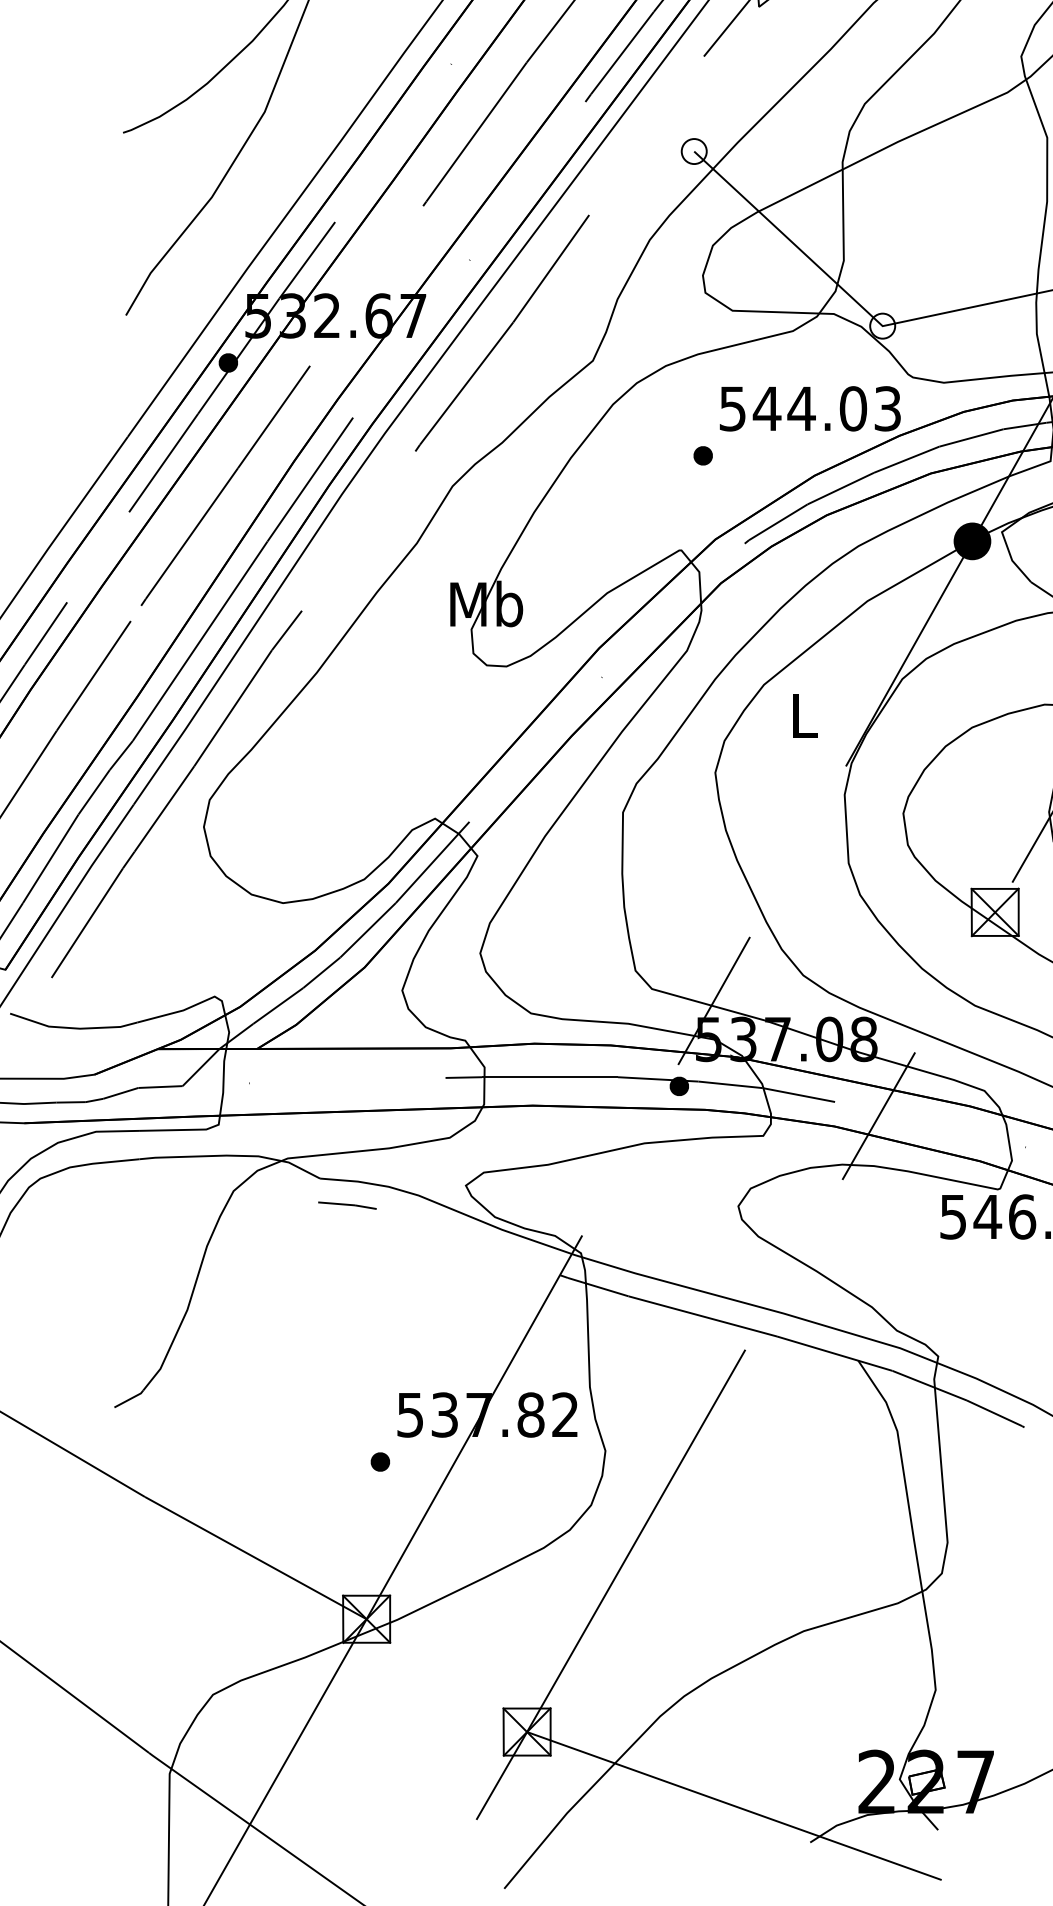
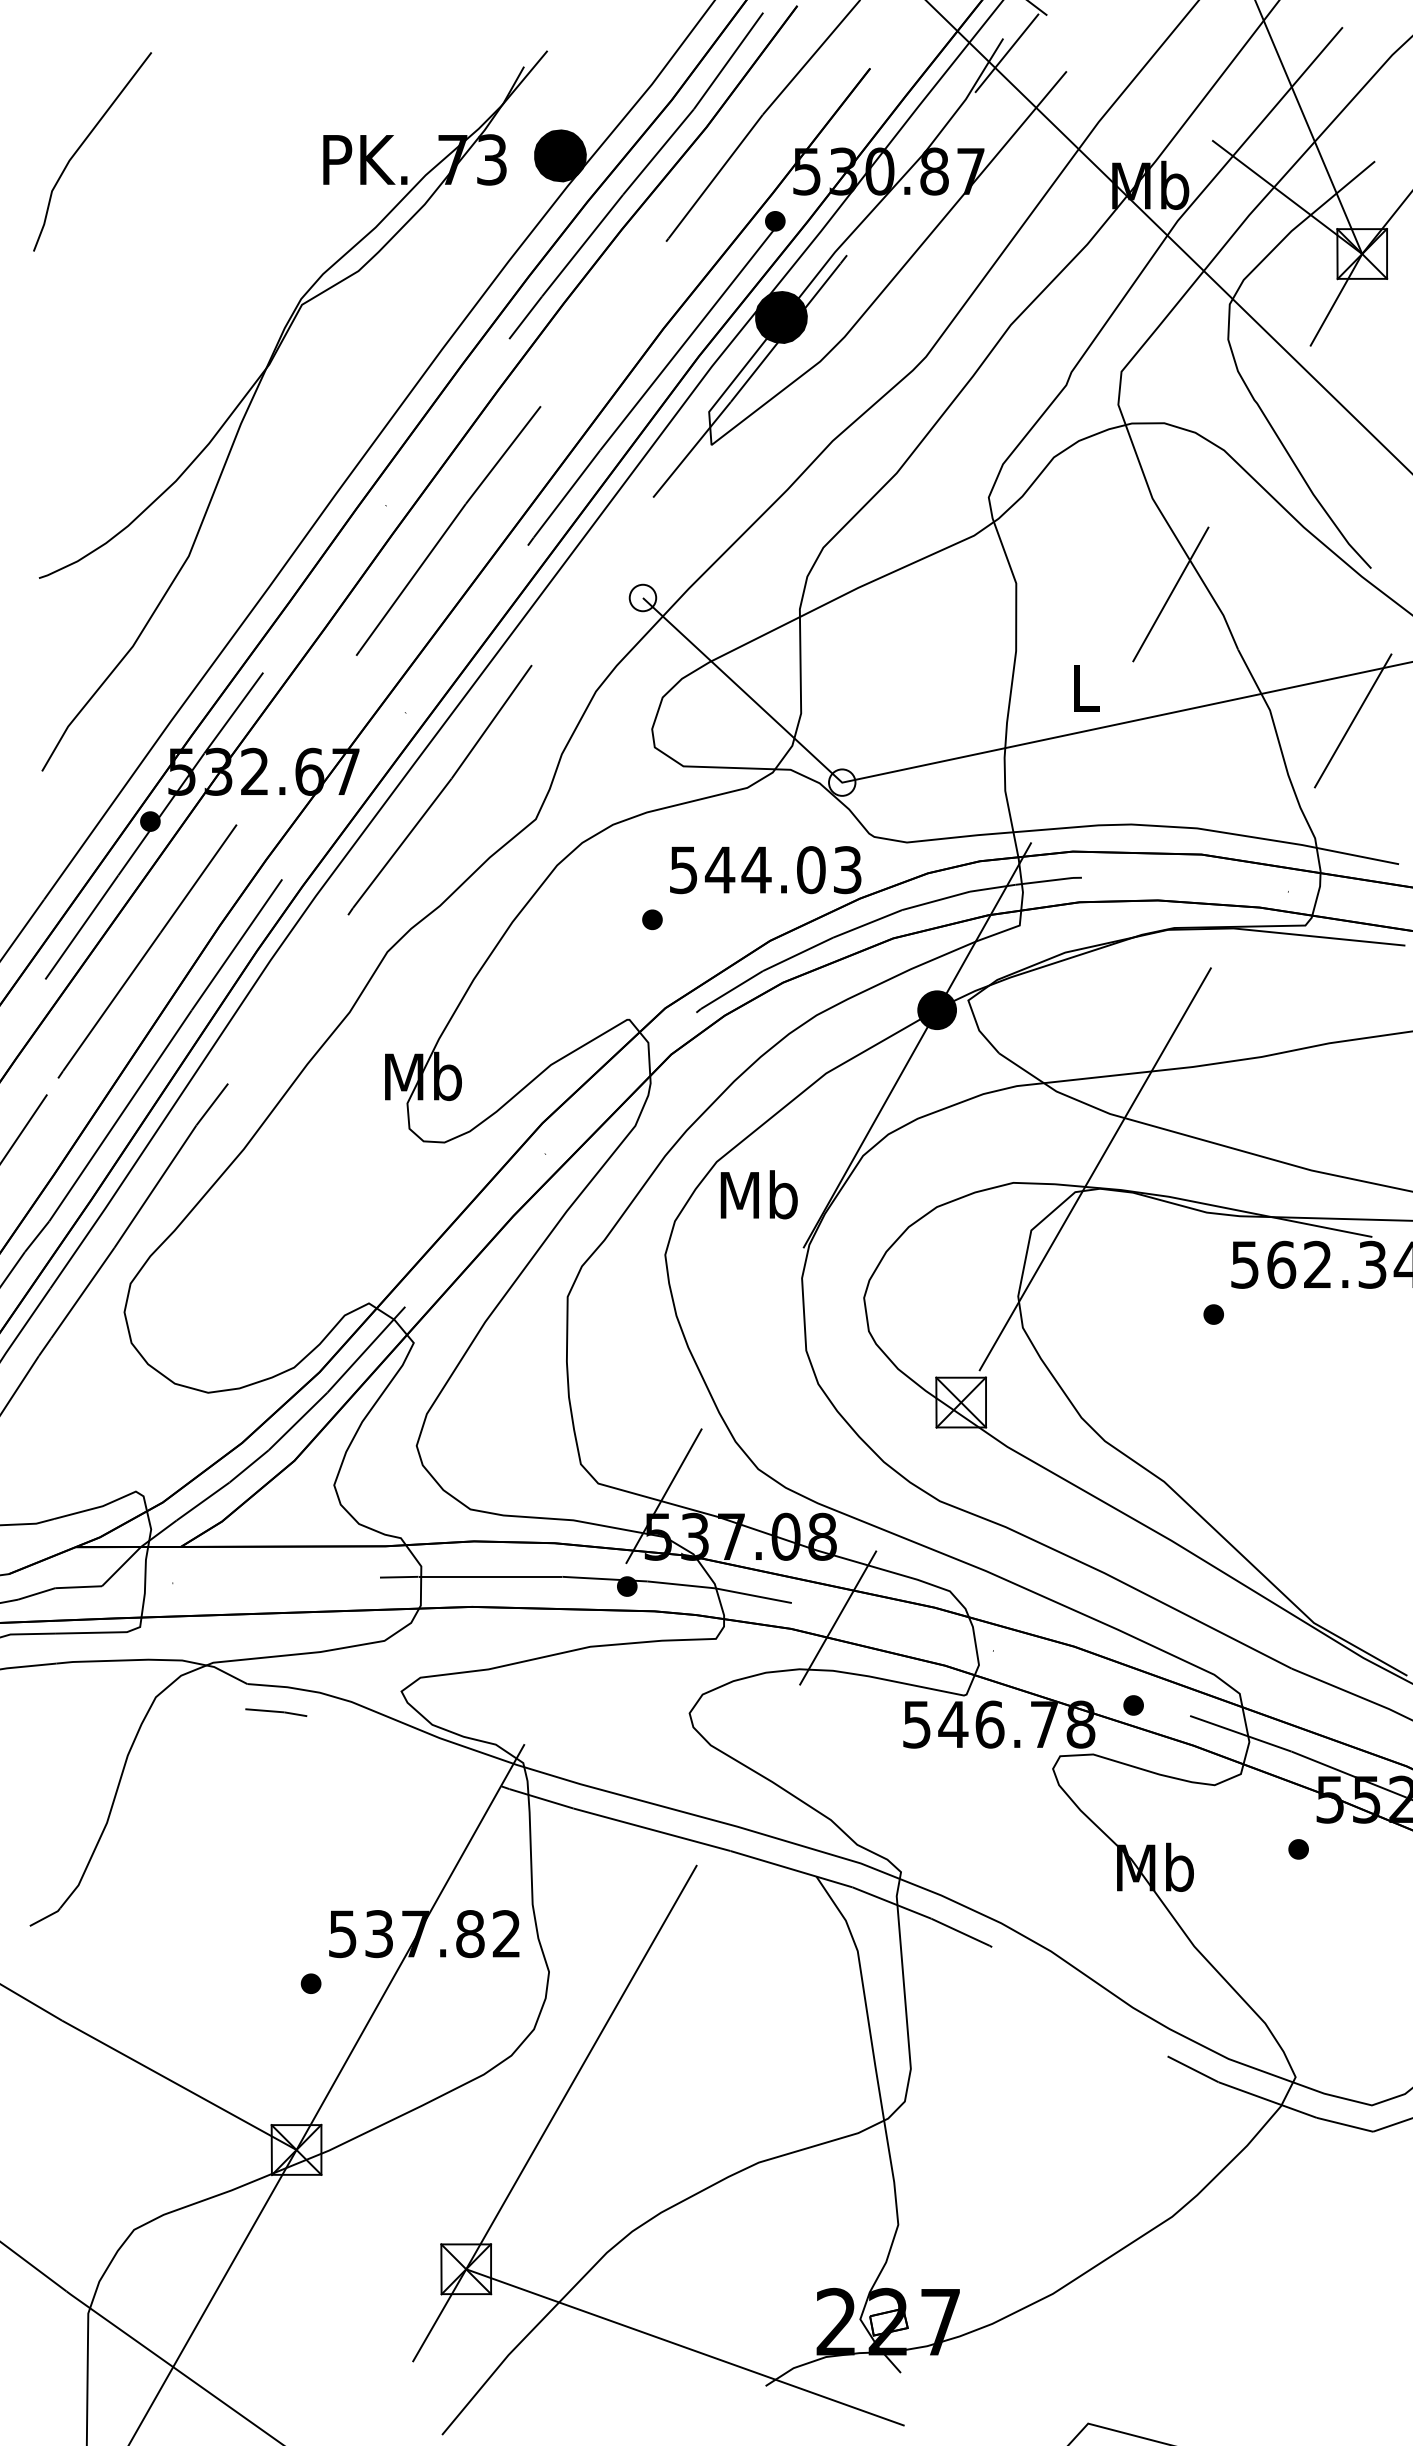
text: (803, 715) -> (758, 1194), L -> Mb

